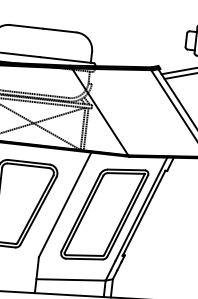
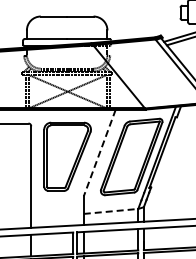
line: (64, 205) -> (99, 153), solid -> dashed
line: (71, 280) -> (111, 211), solid -> dashed

